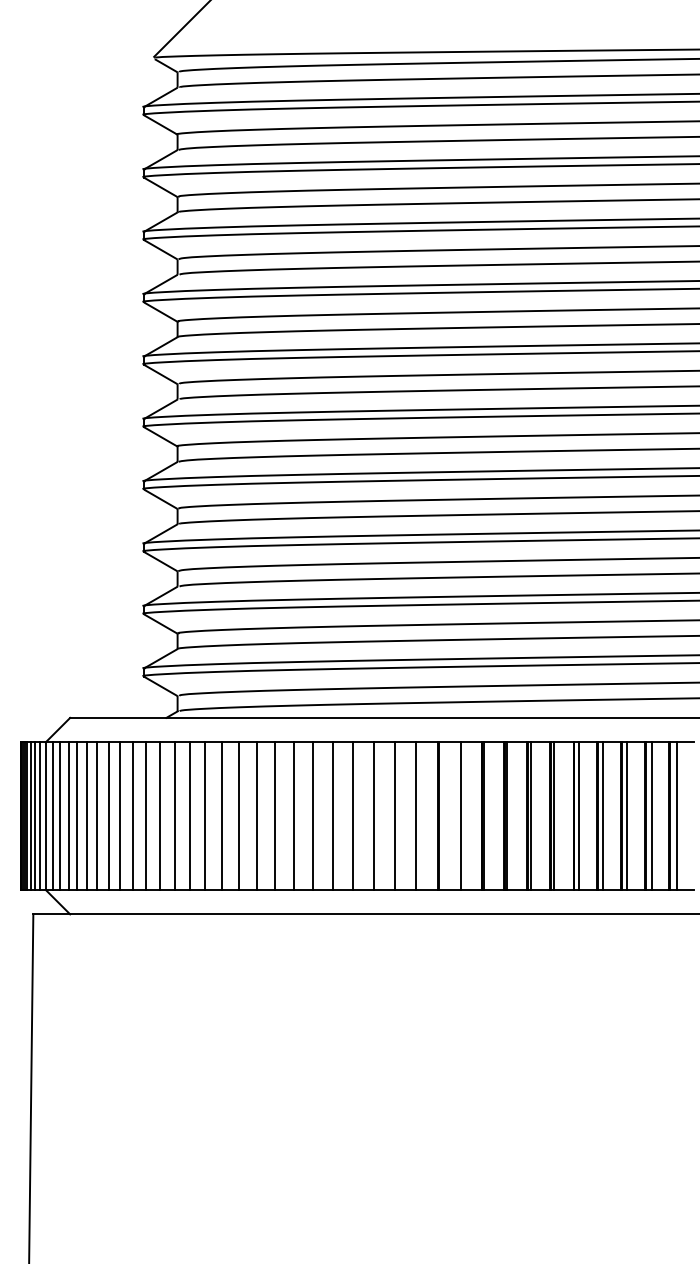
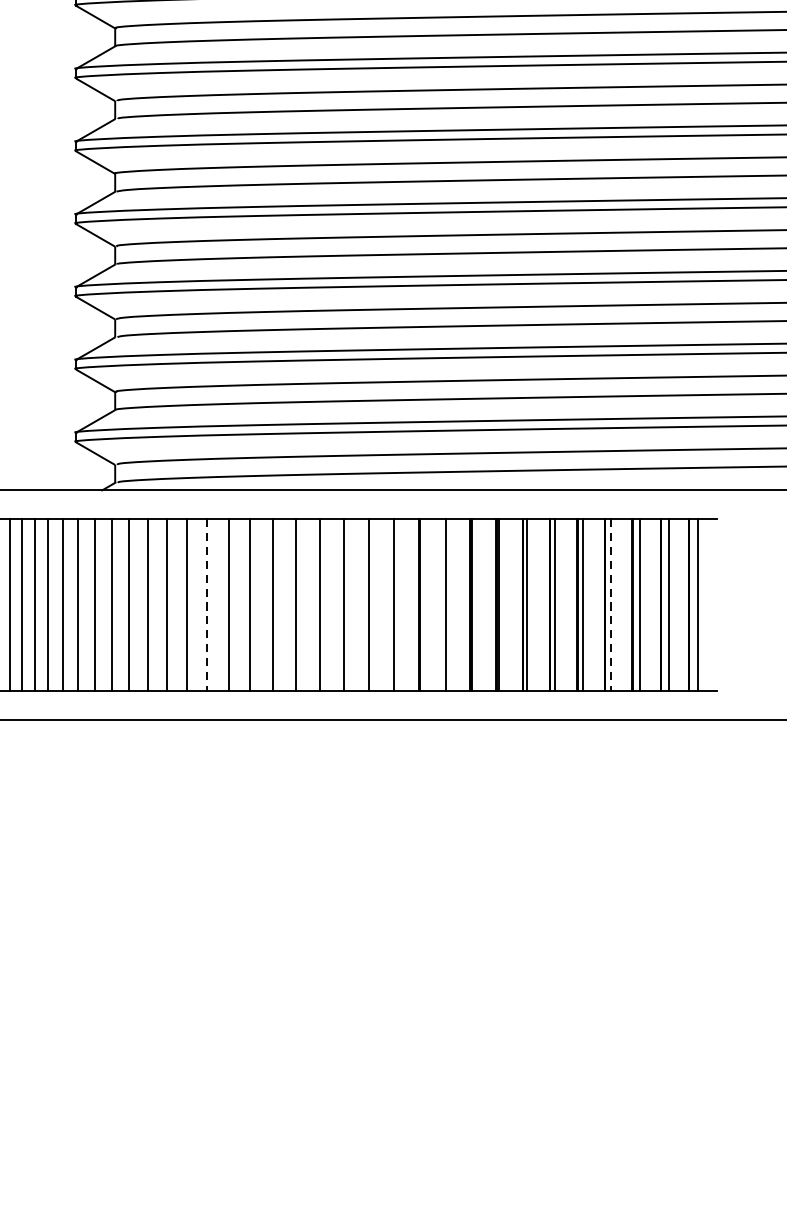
line: (256, 816) -> (207, 605), solid -> dashed
line: (602, 816) -> (610, 605), solid -> dashed

